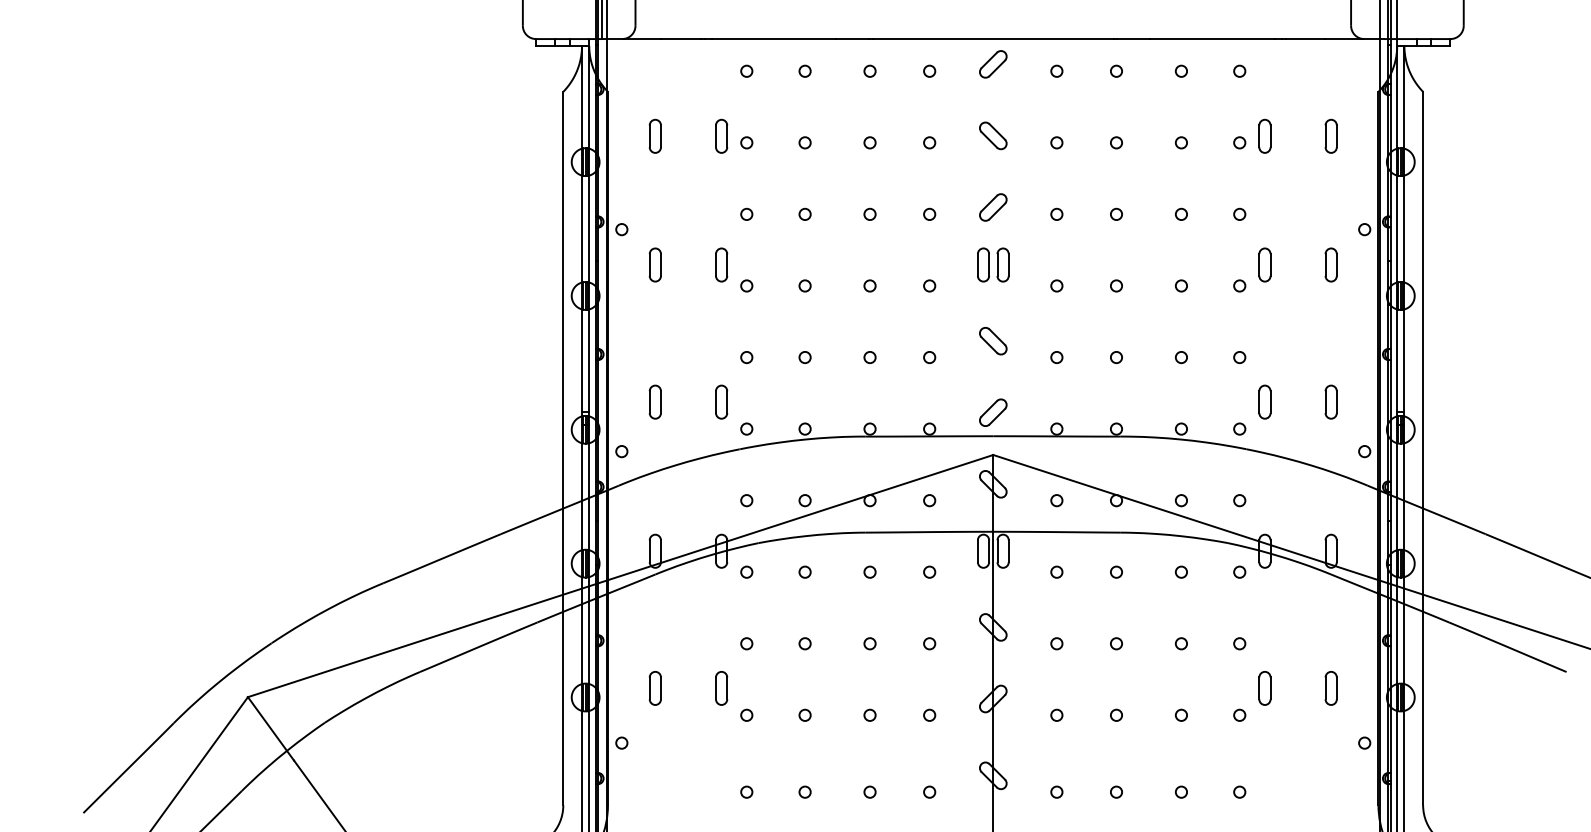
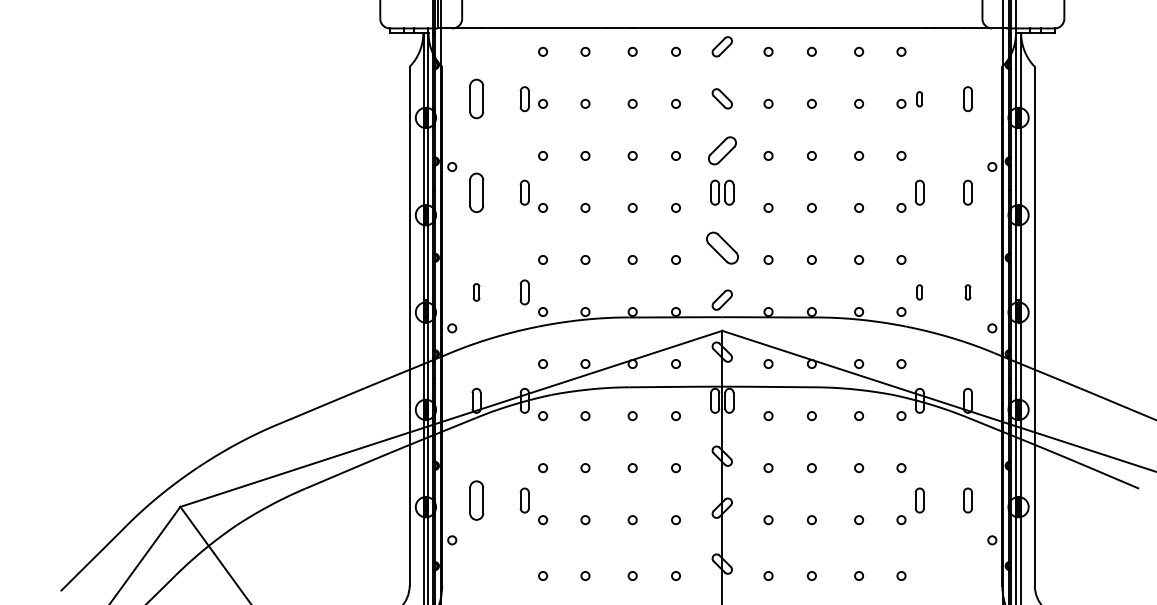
part: (655, 136) -> (476, 99), size x1.6
part: (1264, 136) -> (919, 99), size x0.6
part: (992, 206) -> (721, 150), size x1.4
part: (655, 264) -> (476, 192), size x1.6
part: (992, 340) -> (721, 247), size x1.6
part: (655, 402) -> (476, 292), size x0.7
part: (1264, 402) -> (919, 292), size x0.6
part: (1330, 402) -> (967, 292), size x0.6
part: (655, 688) -> (476, 500), size x1.6

